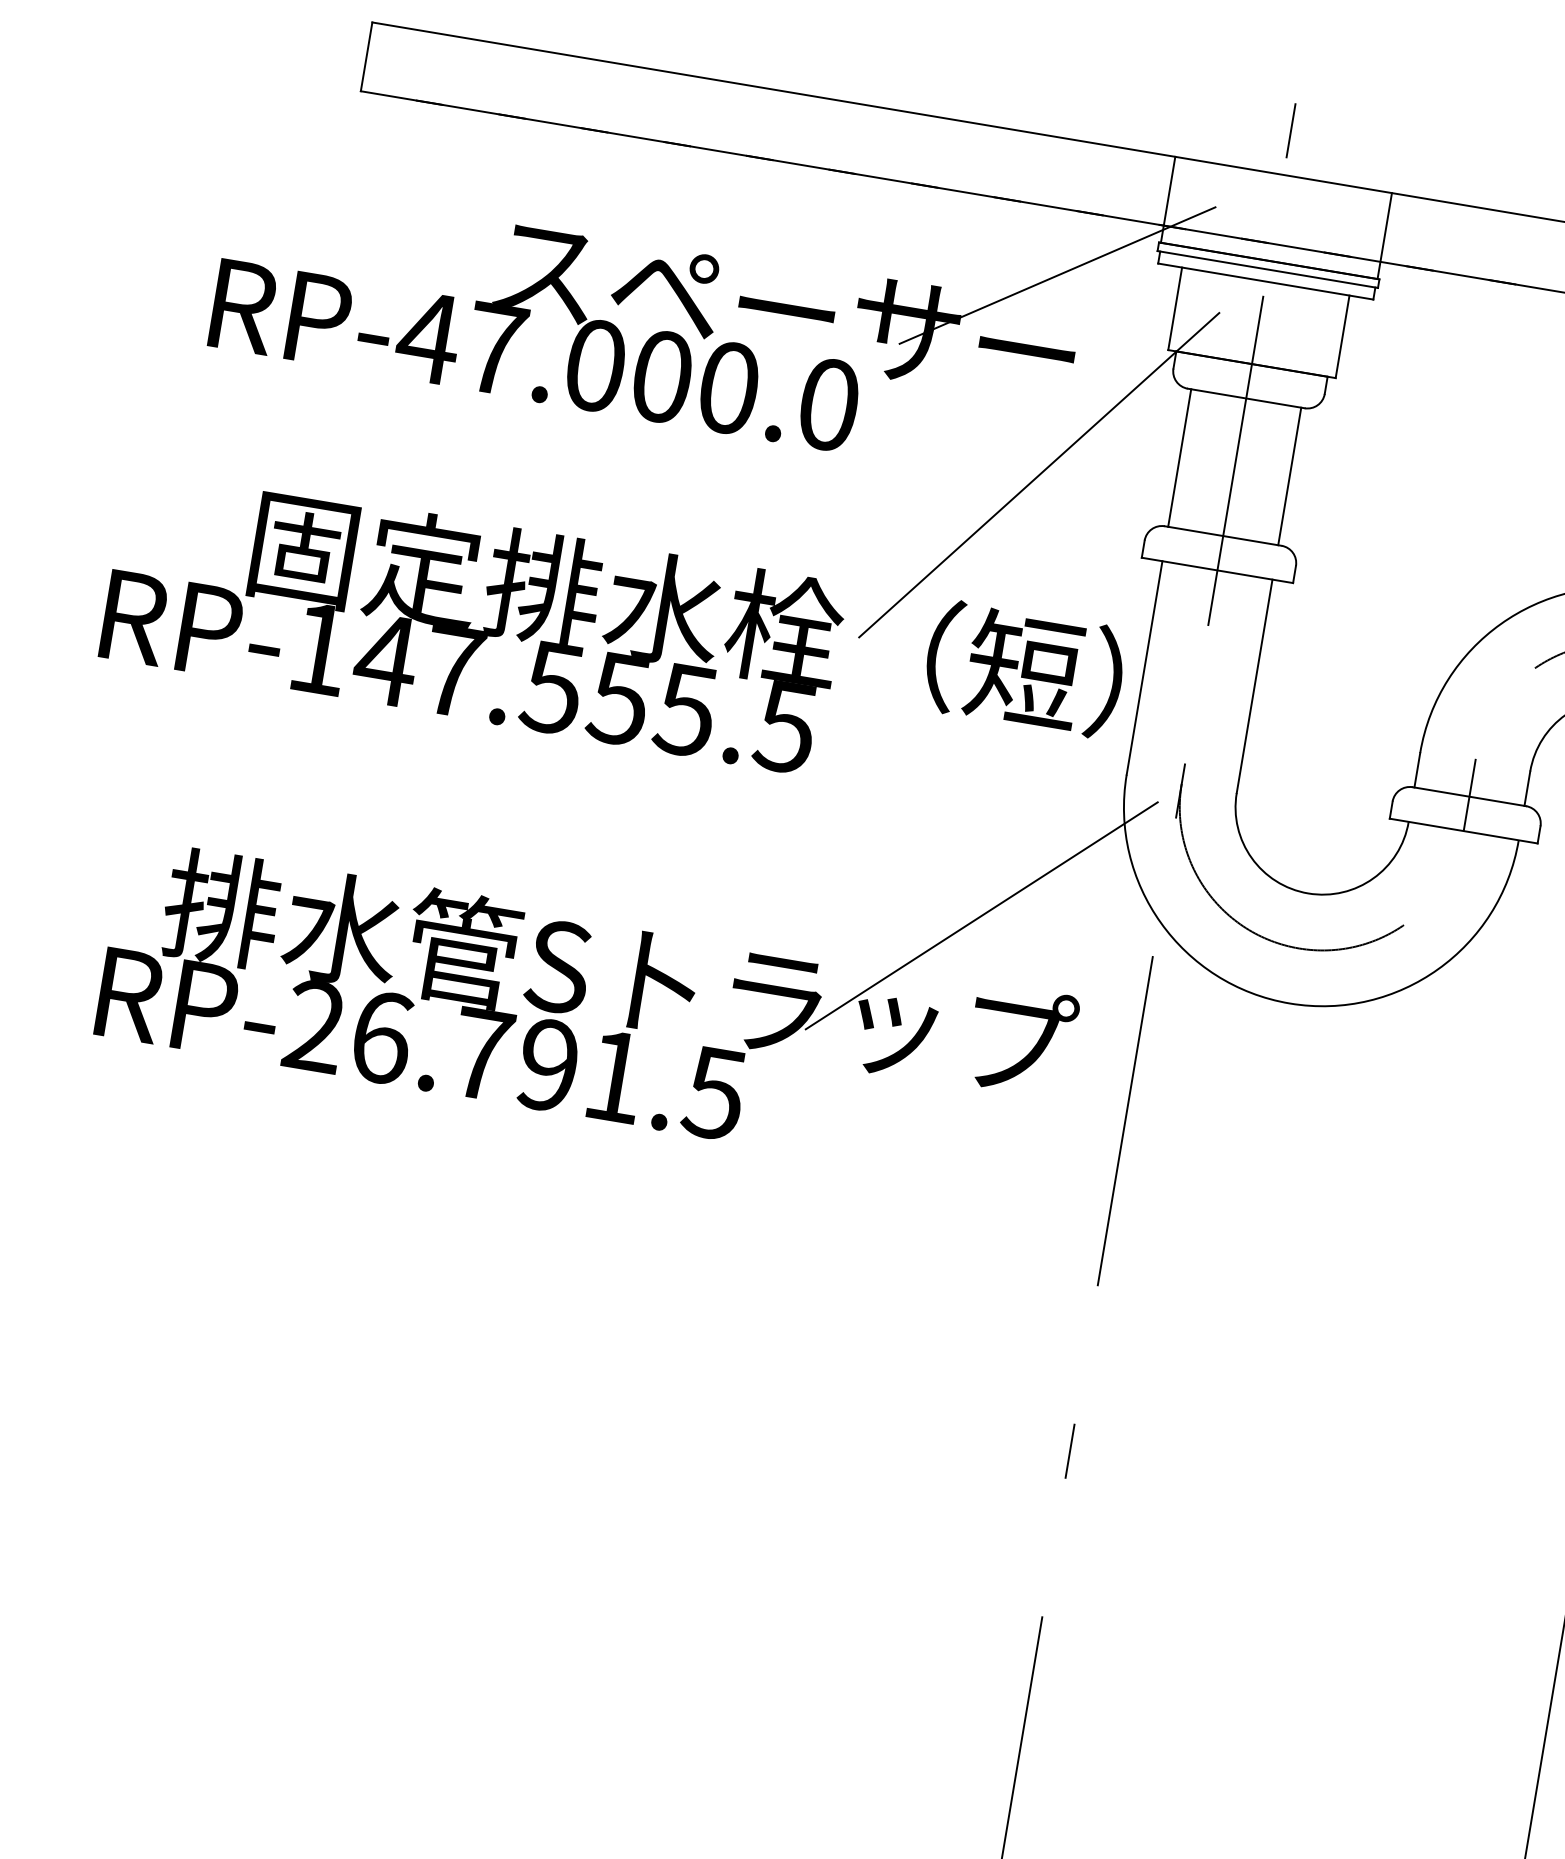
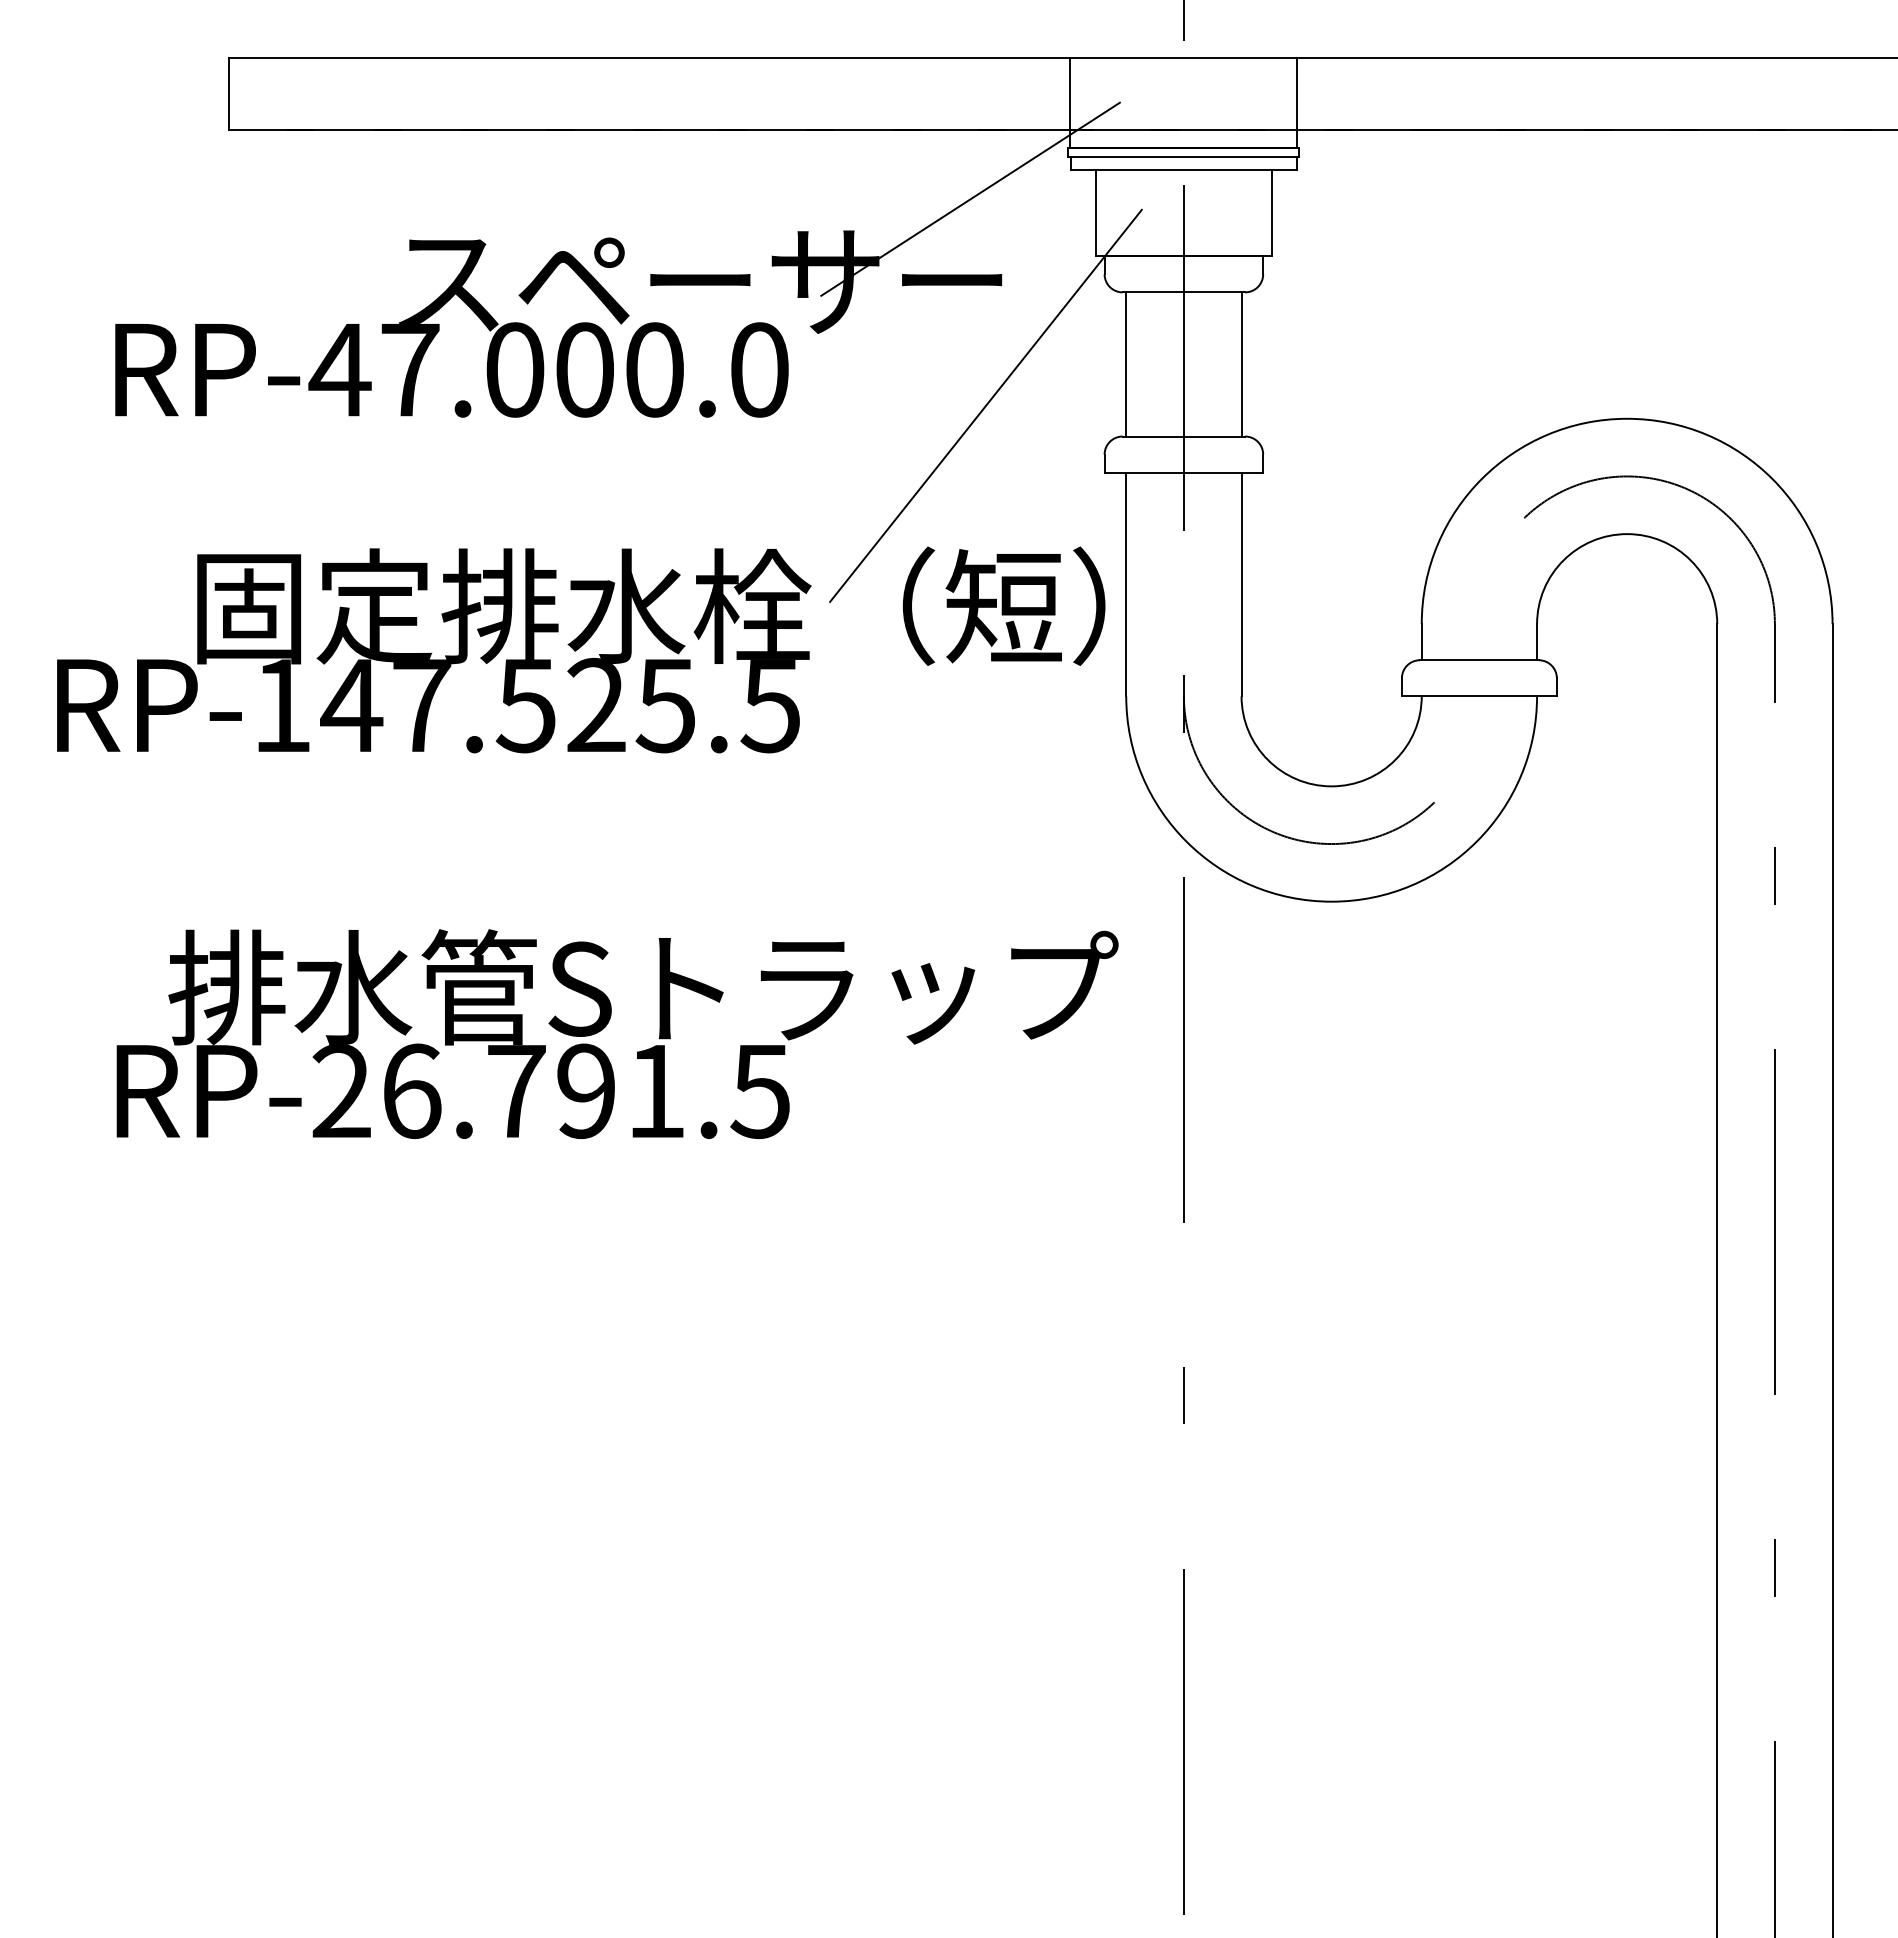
text: (618, 698) -> (595, 705), RP-147.555.5 -> RP-147.525.5
line: (1469, 795) -> (1479, 658), removed
line: (981, 915) -> (1002, 864), removed

